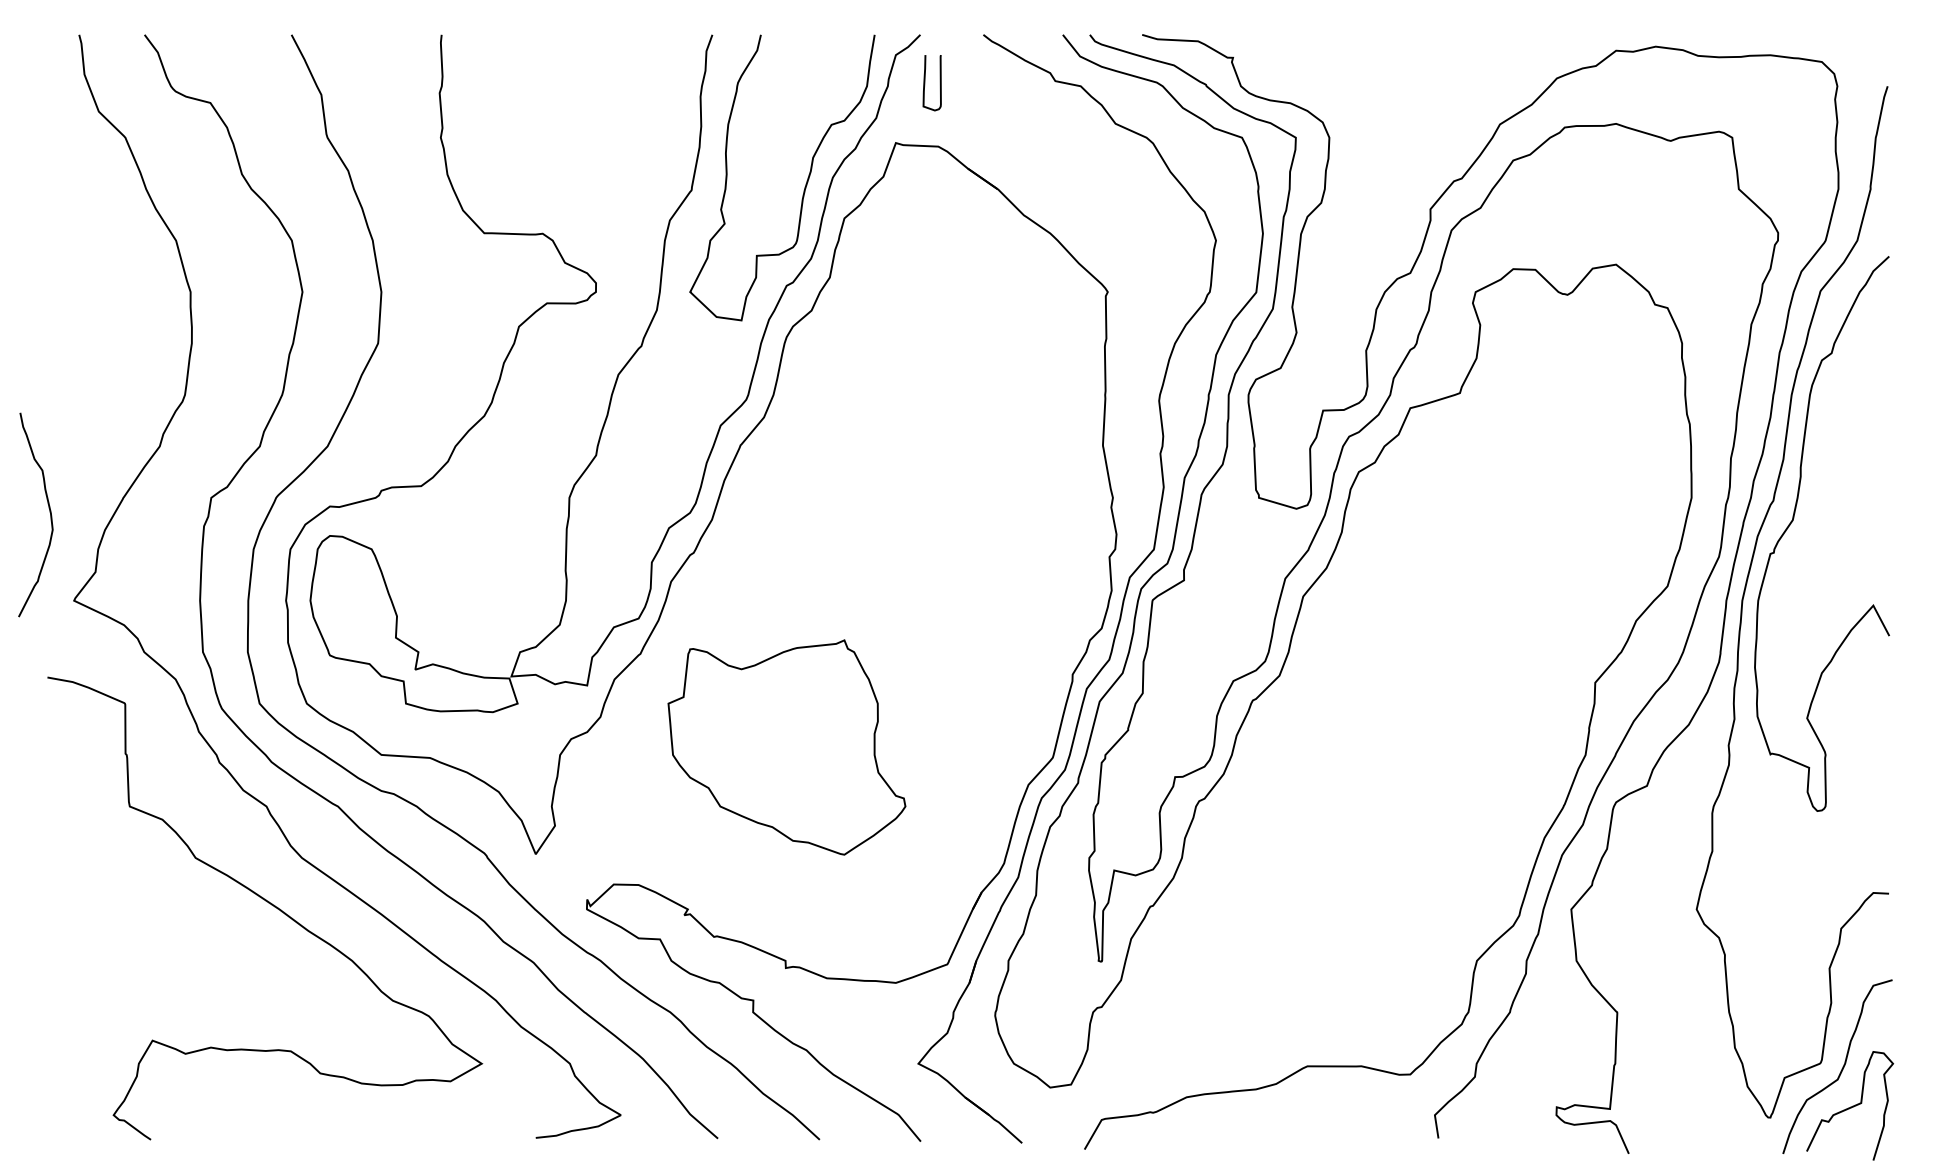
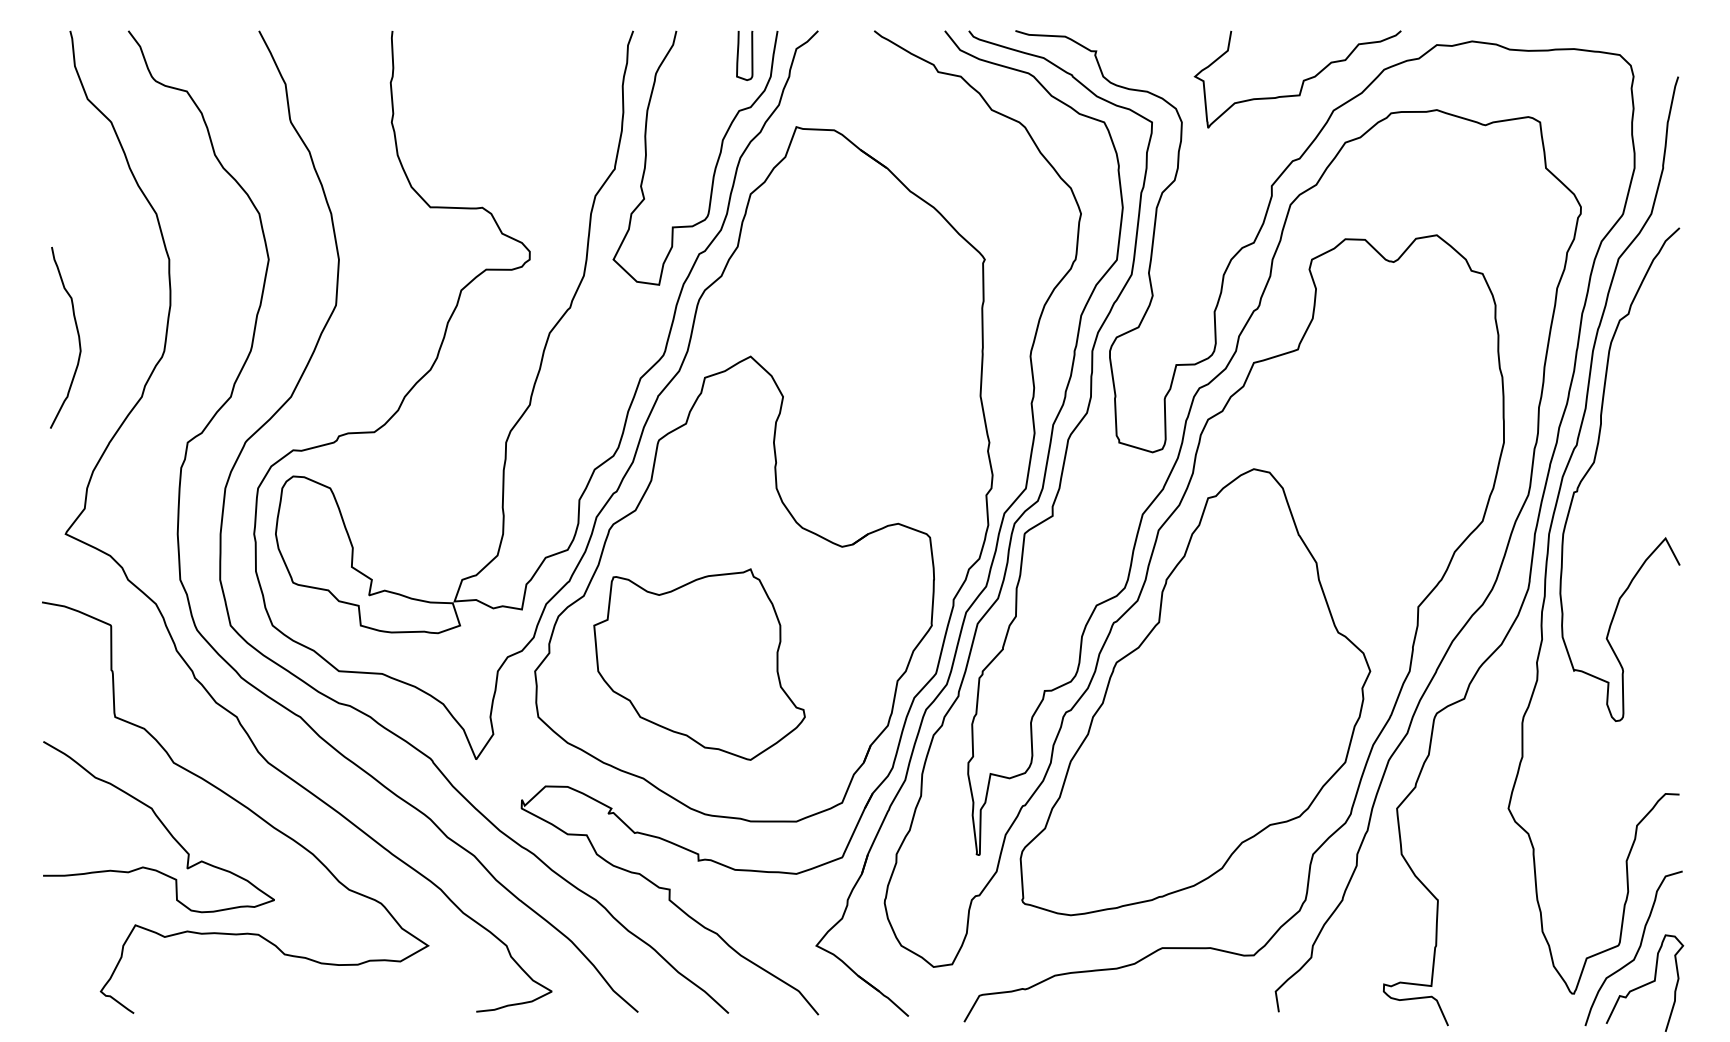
curve: (925, 82) -> (738, 55), moved
curve: (1465, 90) -> (1302, 80), added
curve: (49, 511) -> (77, 334), moved
part: (826, 661) -> (734, 588), added
part: (1344, 778) -> (1195, 692), added
curve: (182, 928) -> (162, 825), added

